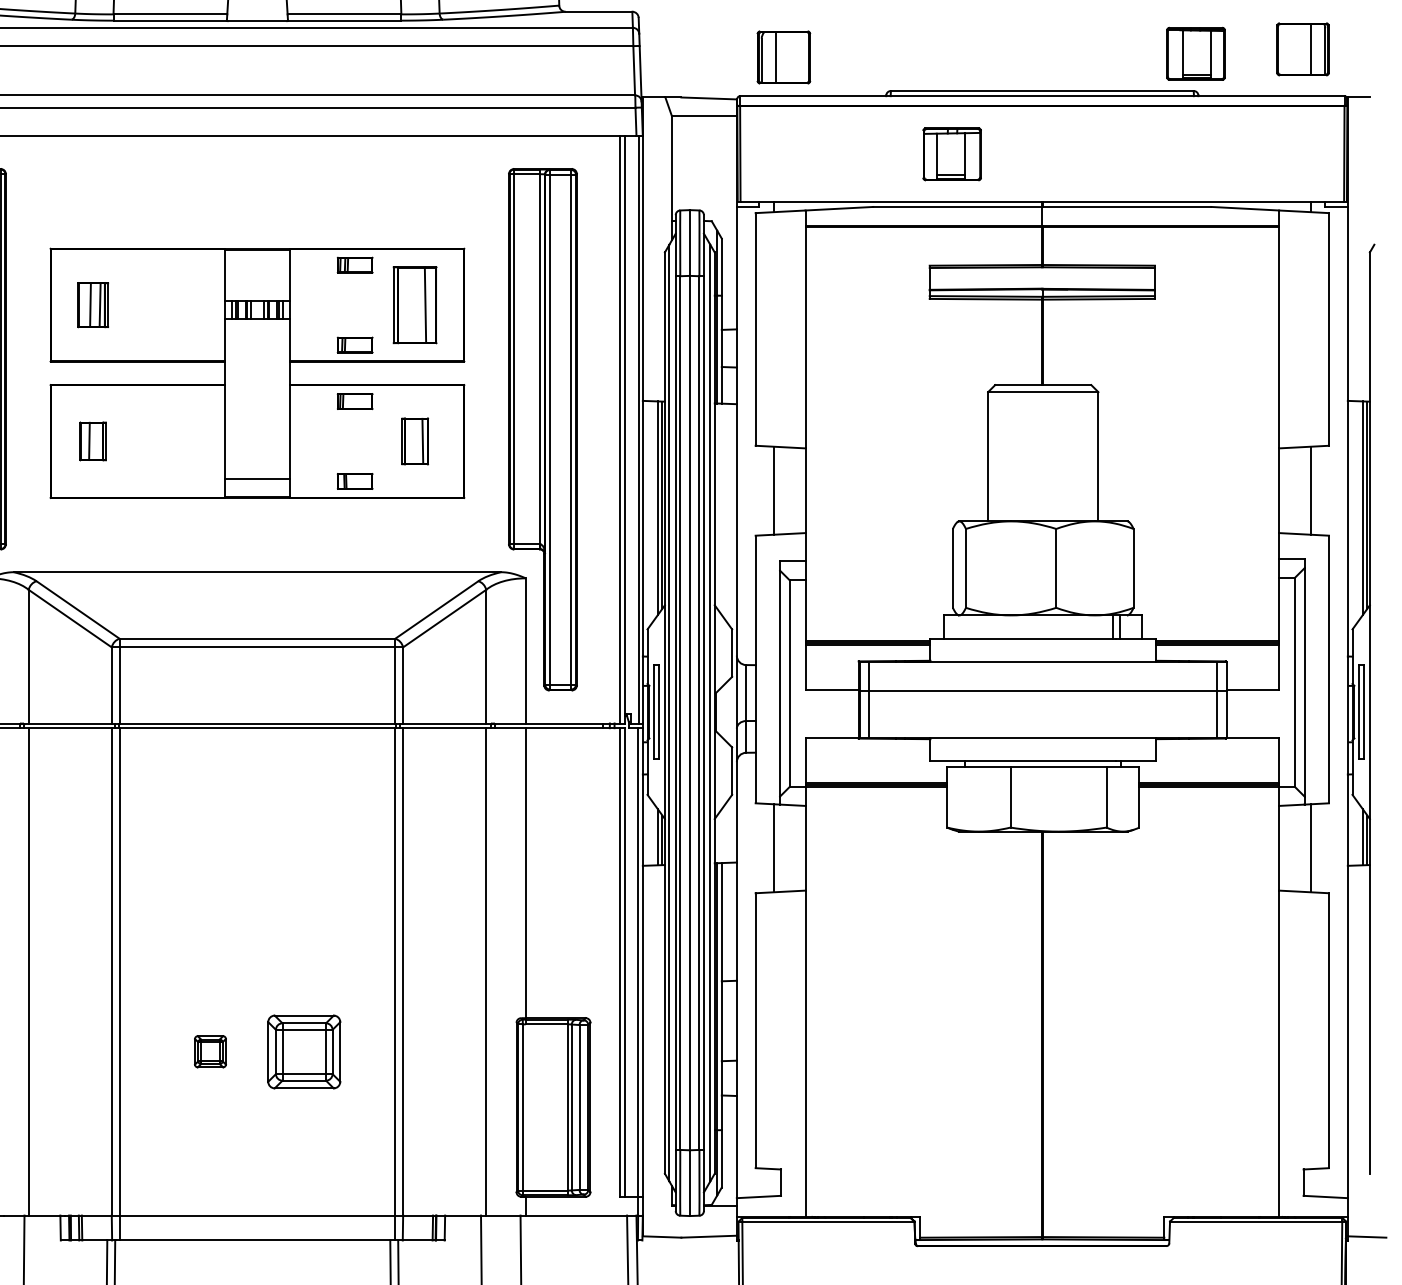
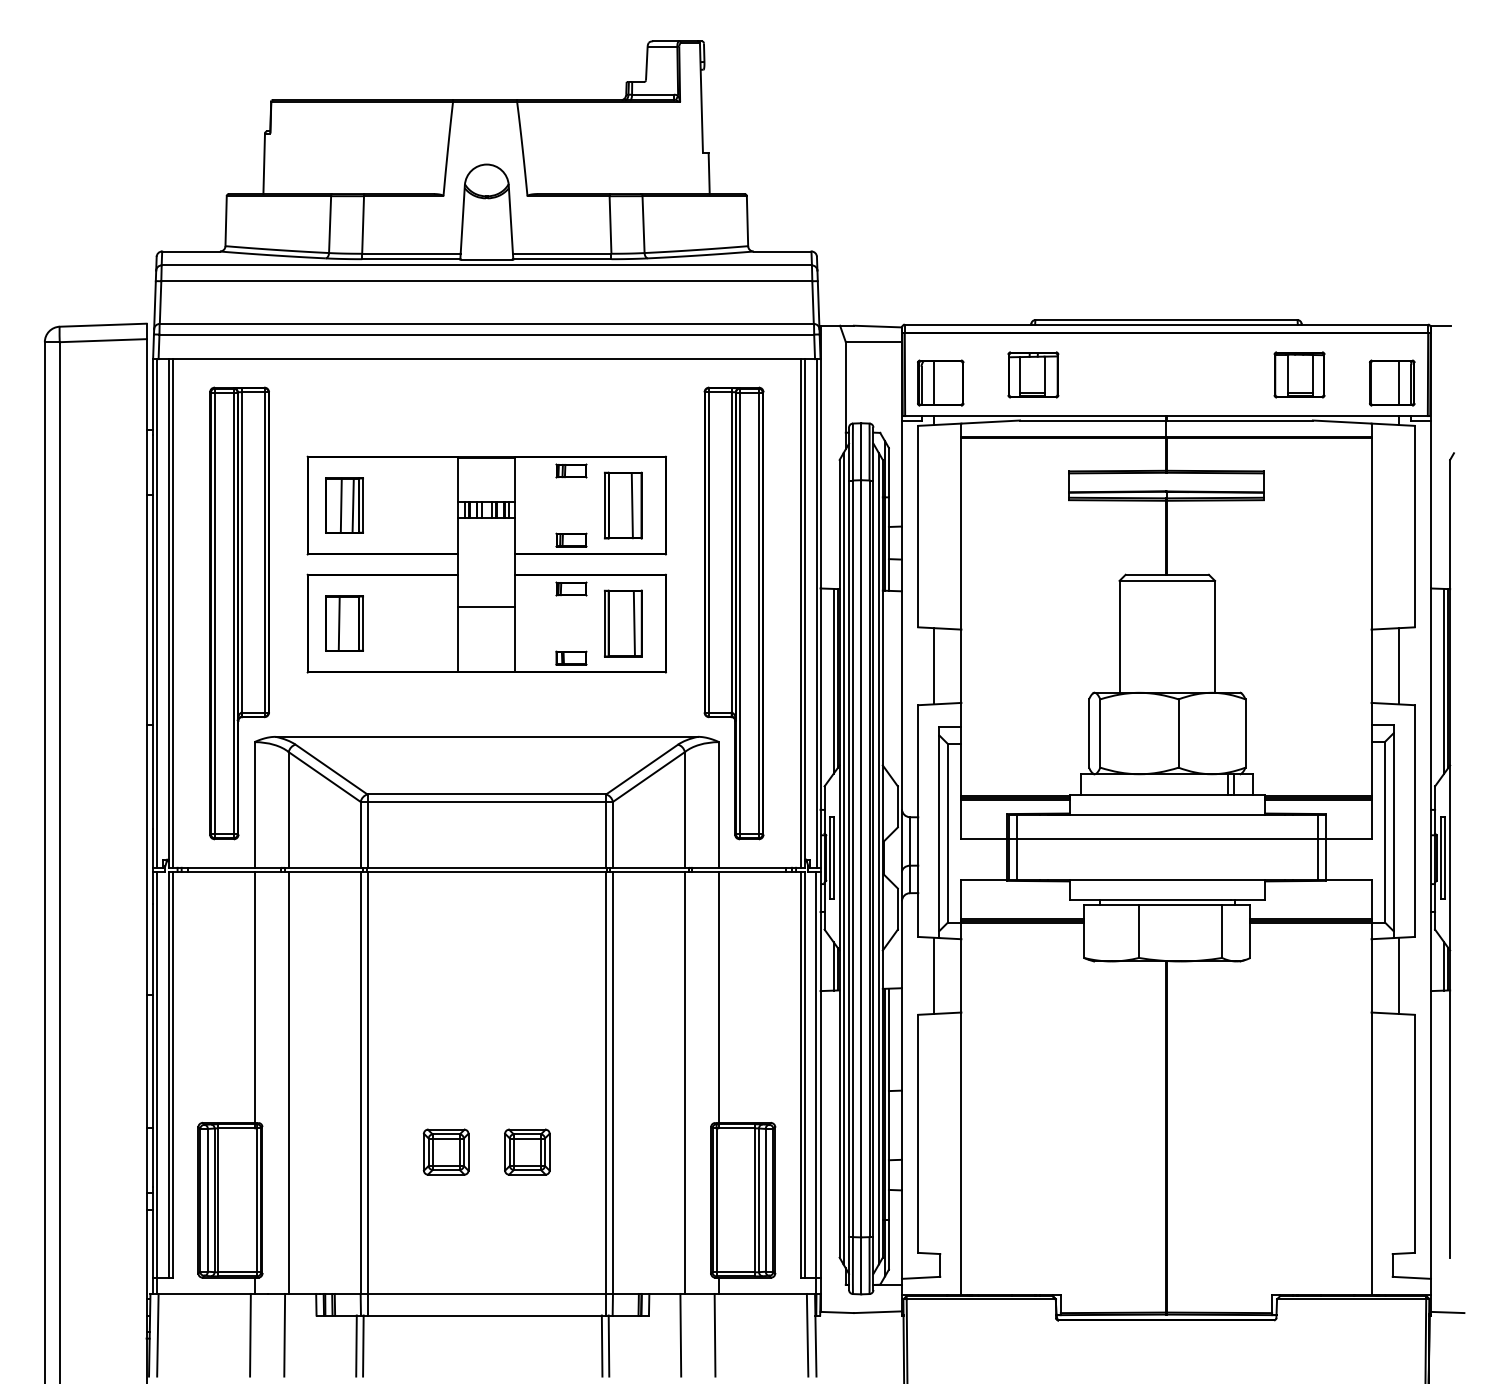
part: (1303, 48) -> (1392, 382), moved
part: (1195, 53) -> (1299, 374), moved
part: (783, 56) -> (940, 382), moved
part: (952, 153) -> (1033, 374), moved
part: (93, 305) -> (344, 505), size x1.43
part: (93, 441) -> (344, 623), size x1.67
part: (415, 441) -> (623, 623), size x1.67
line: (257, 479) -> (486, 607), moved
part: (209, 1051) -> (445, 1151), size x1.67
part: (304, 1051) -> (527, 1151), size x0.71

